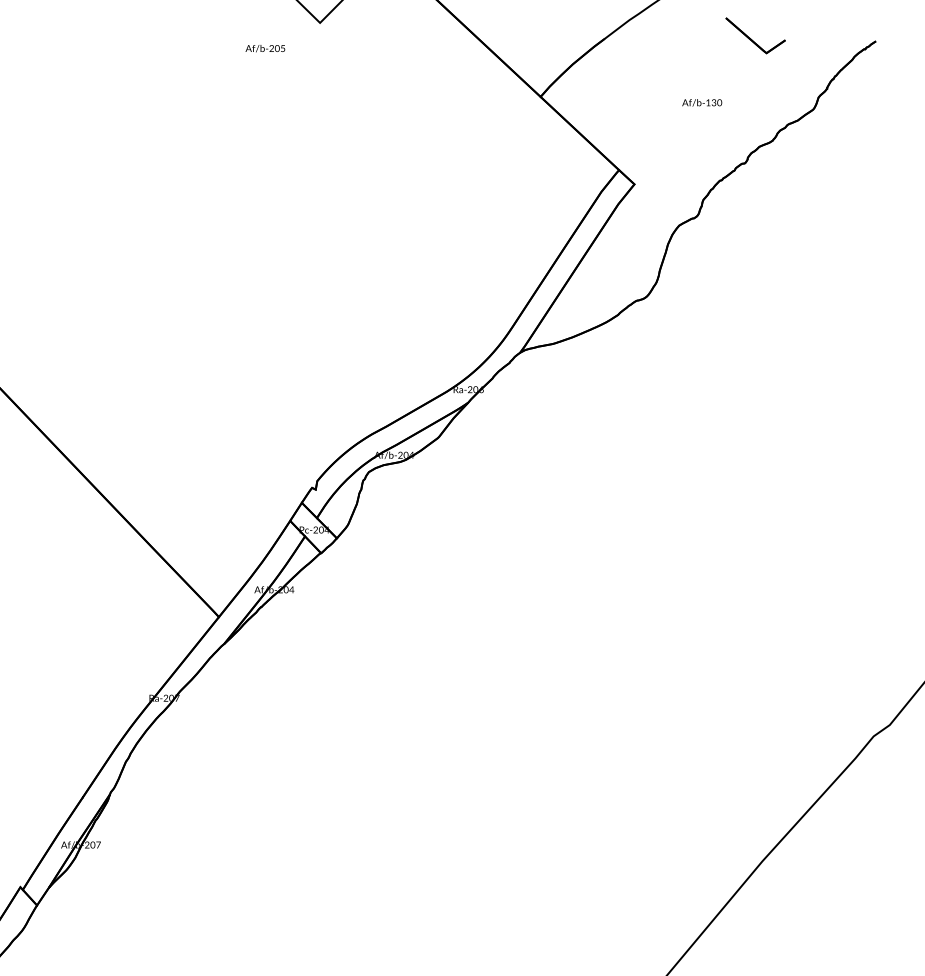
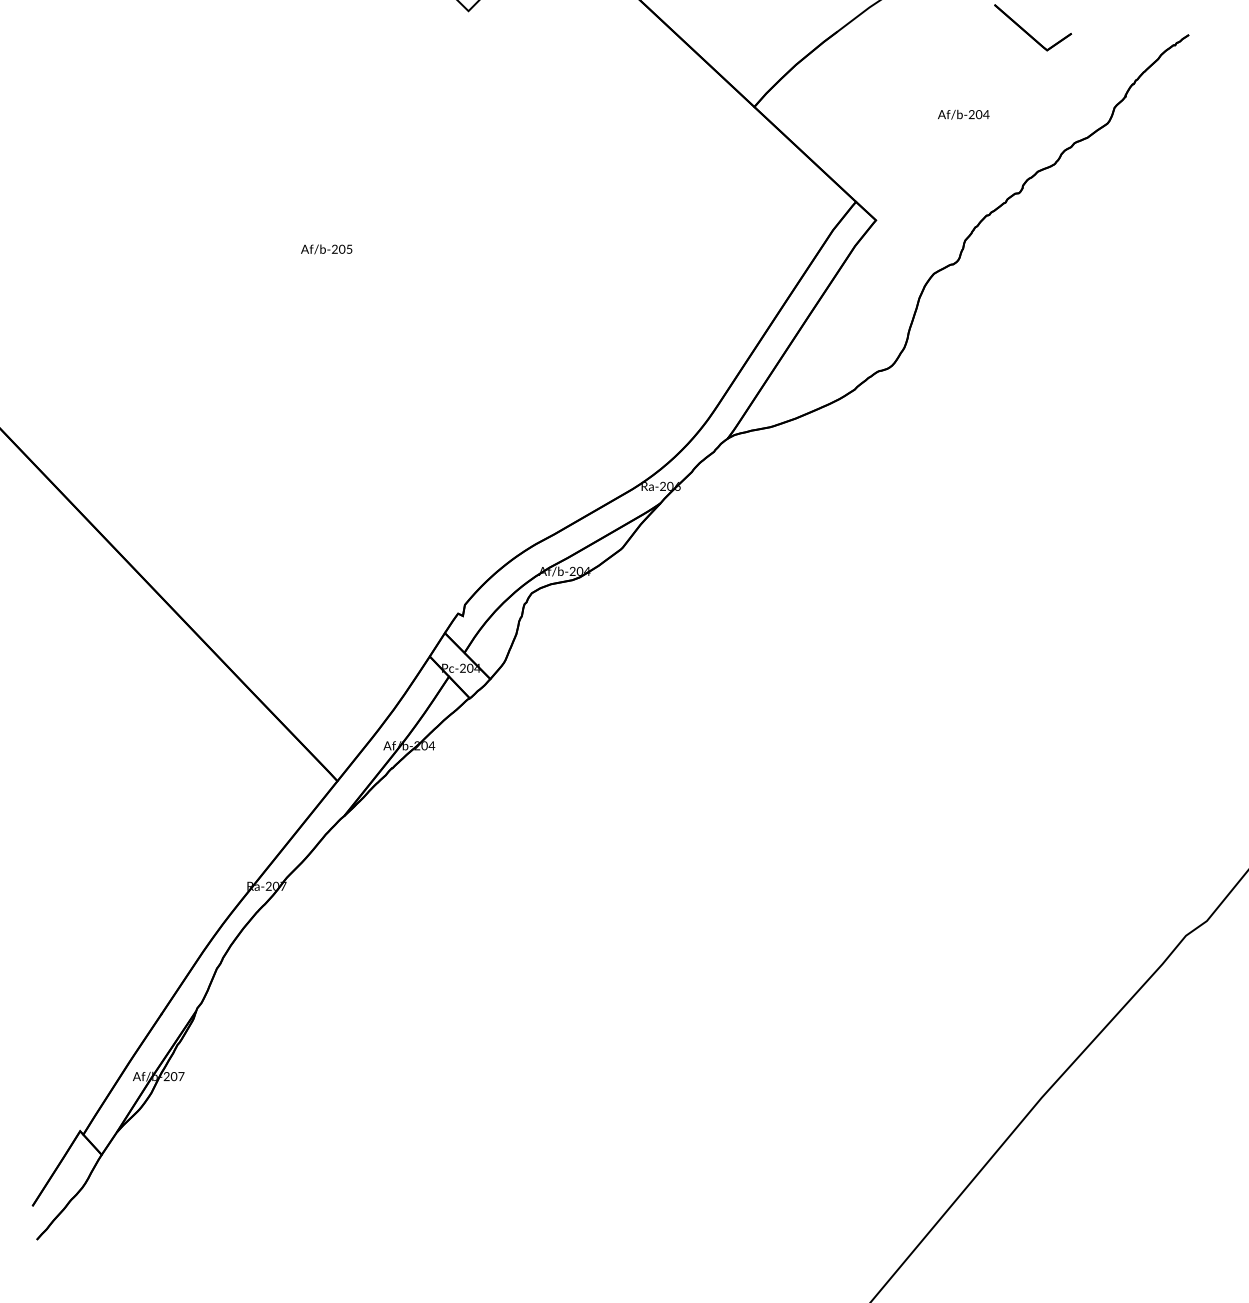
text: (265, 48) -> (326, 249), moved
text: (713, 102) -> (978, 114), Af/b-130 -> Af/b-204

